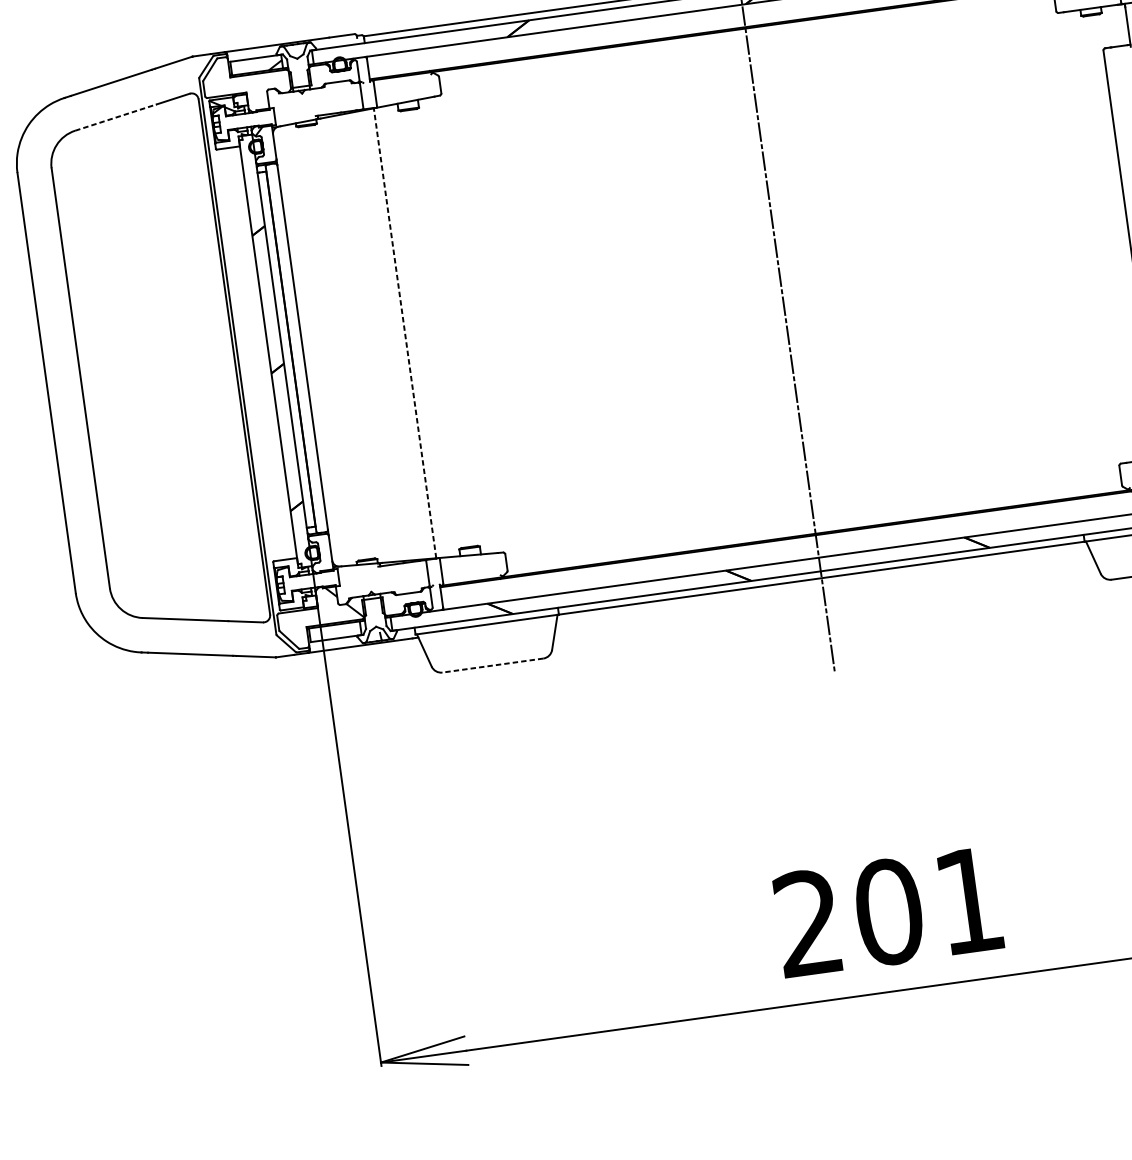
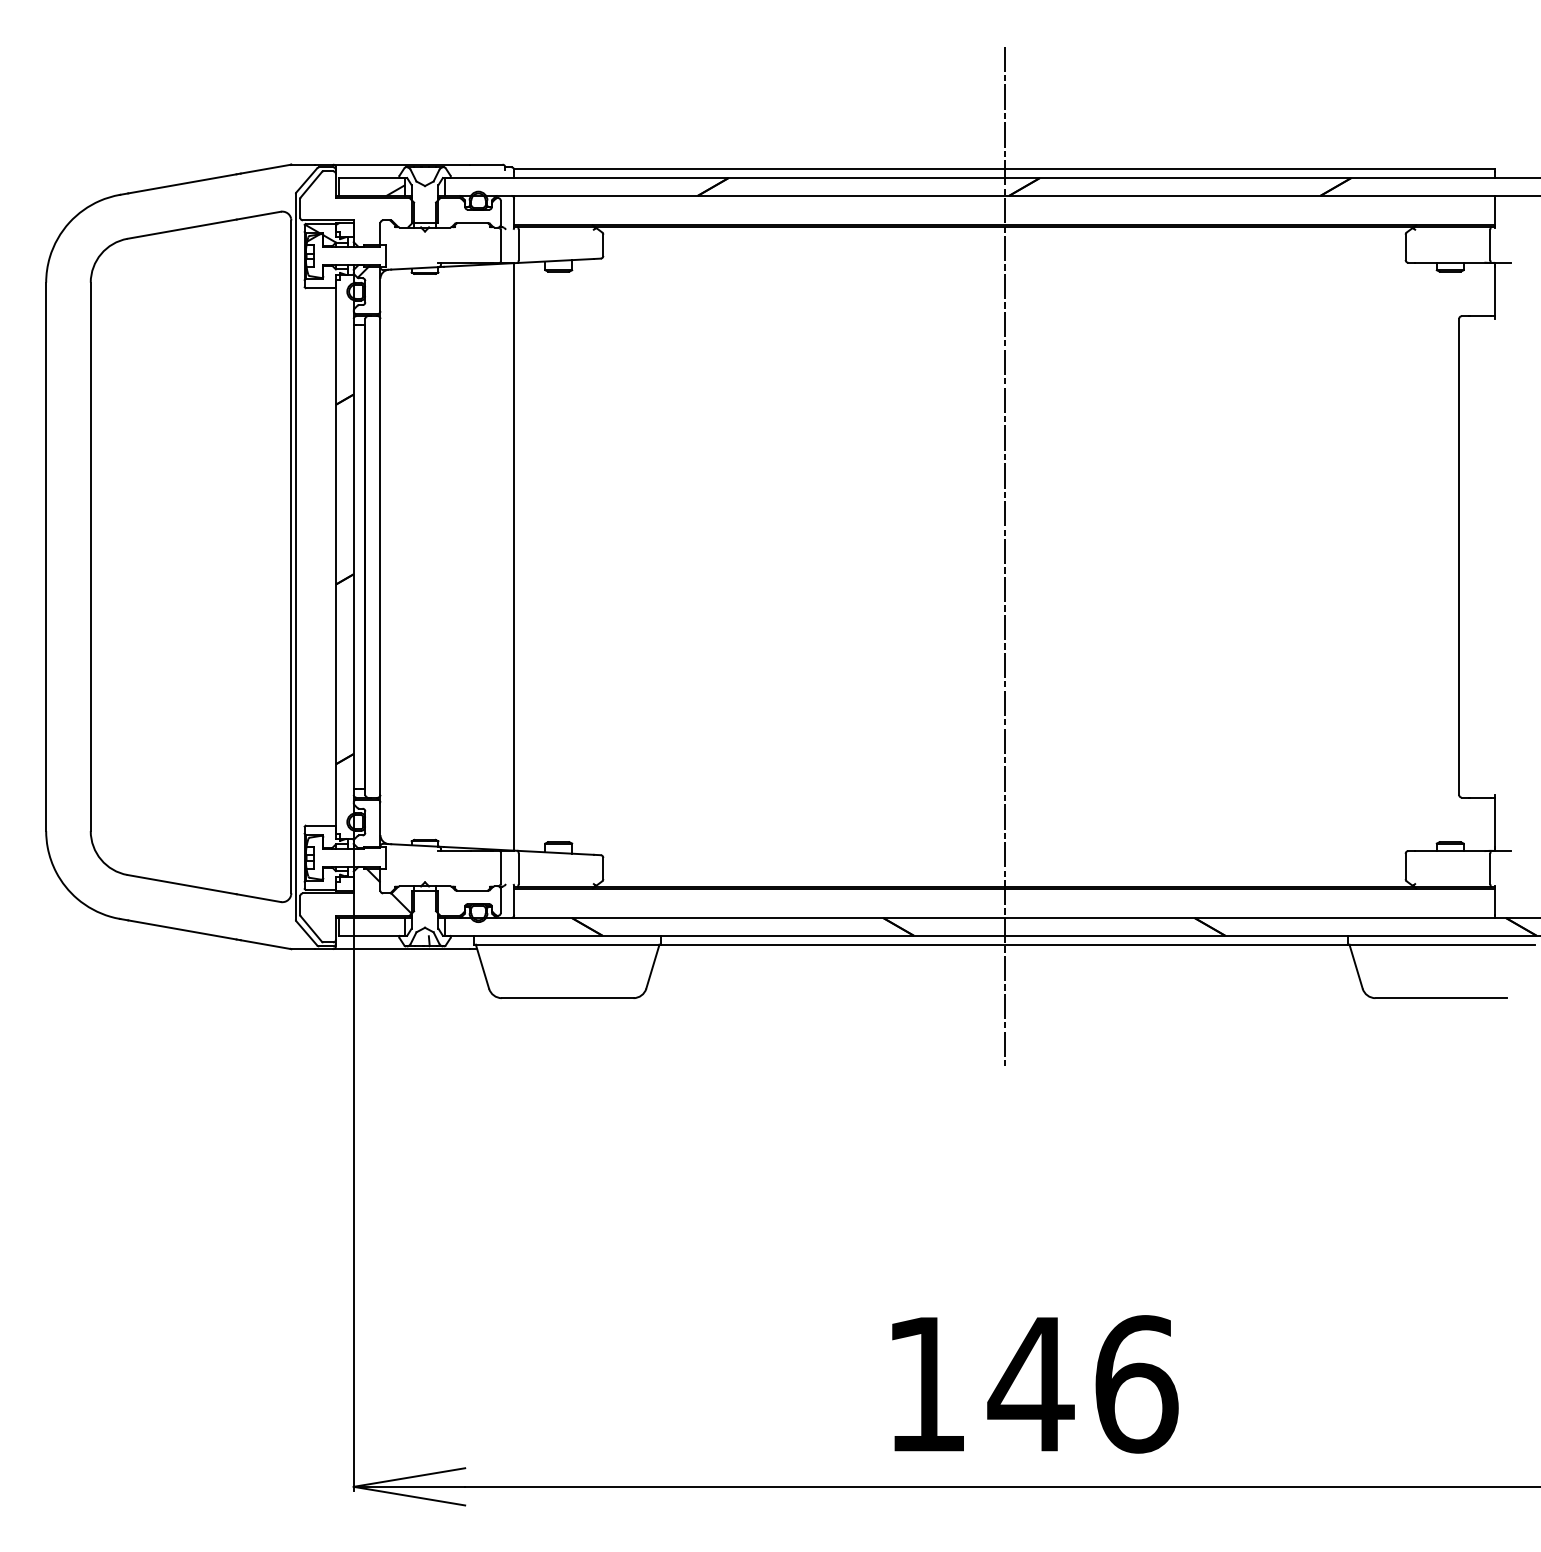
line: (116, 117) -> (182, 229), dashed -> solid
line: (405, 332) -> (514, 556), dashed -> solid
line: (492, 665) -> (567, 998), dashed -> solid
text: (889, 912) -> (1032, 1384), 201 -> 146

